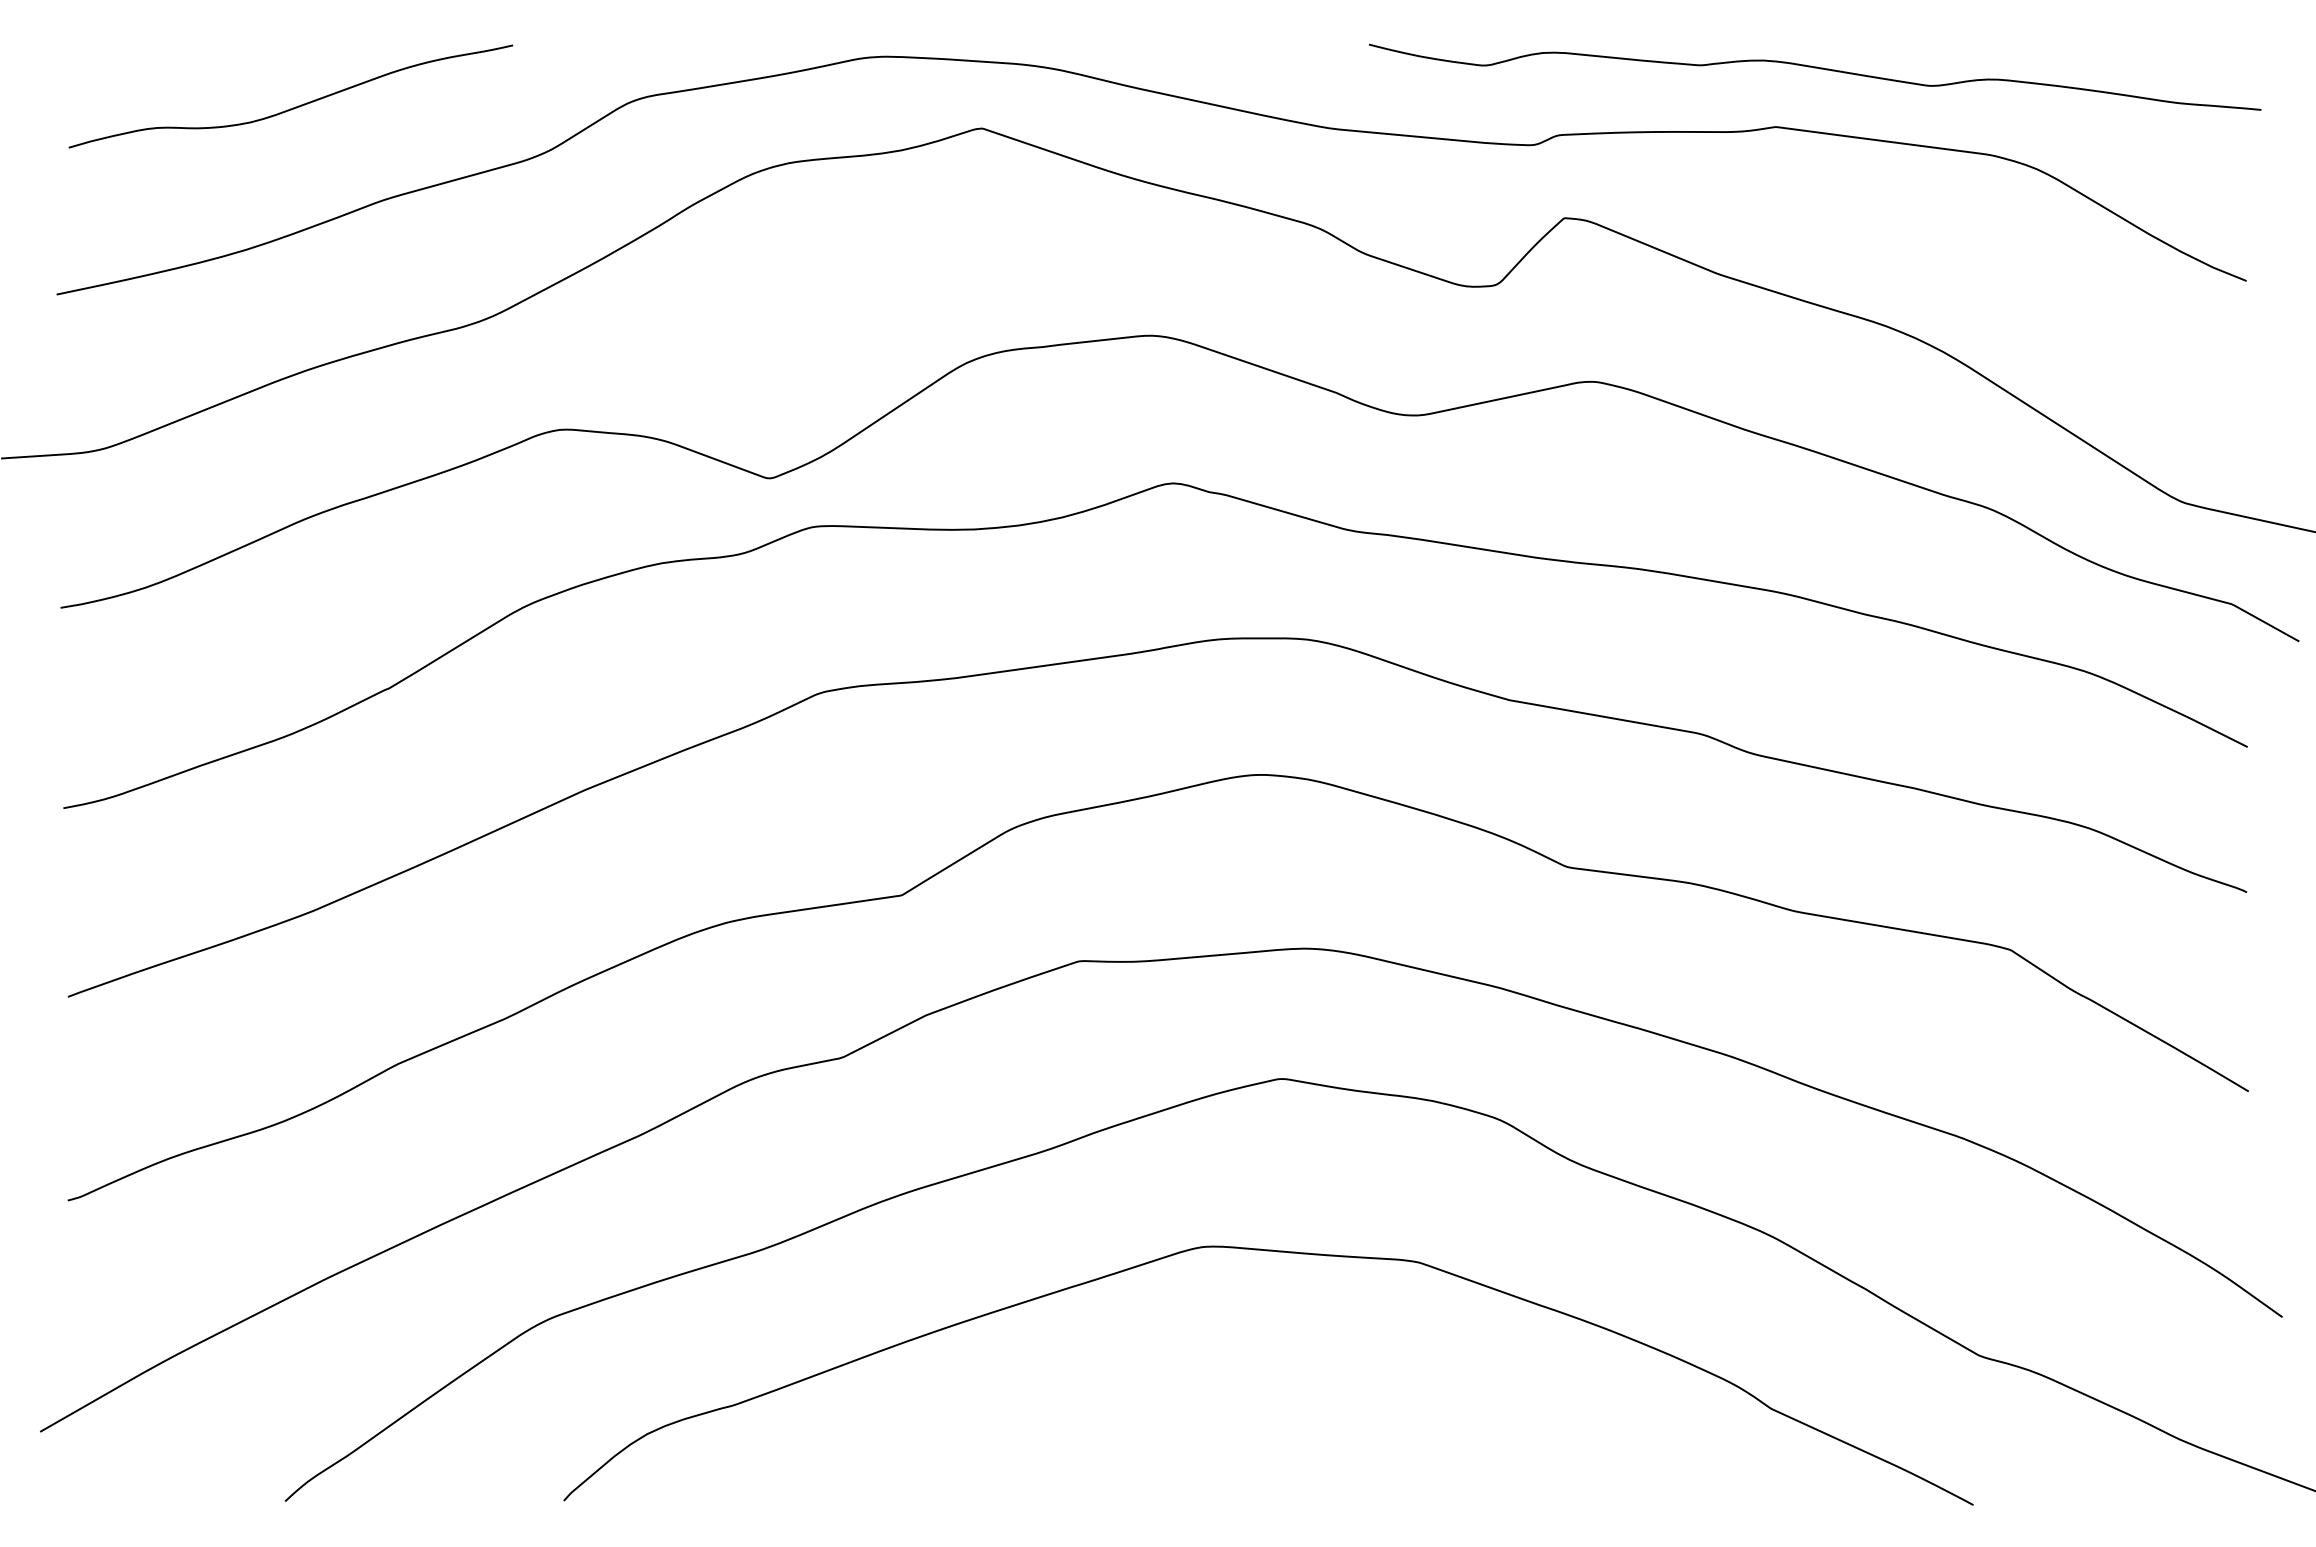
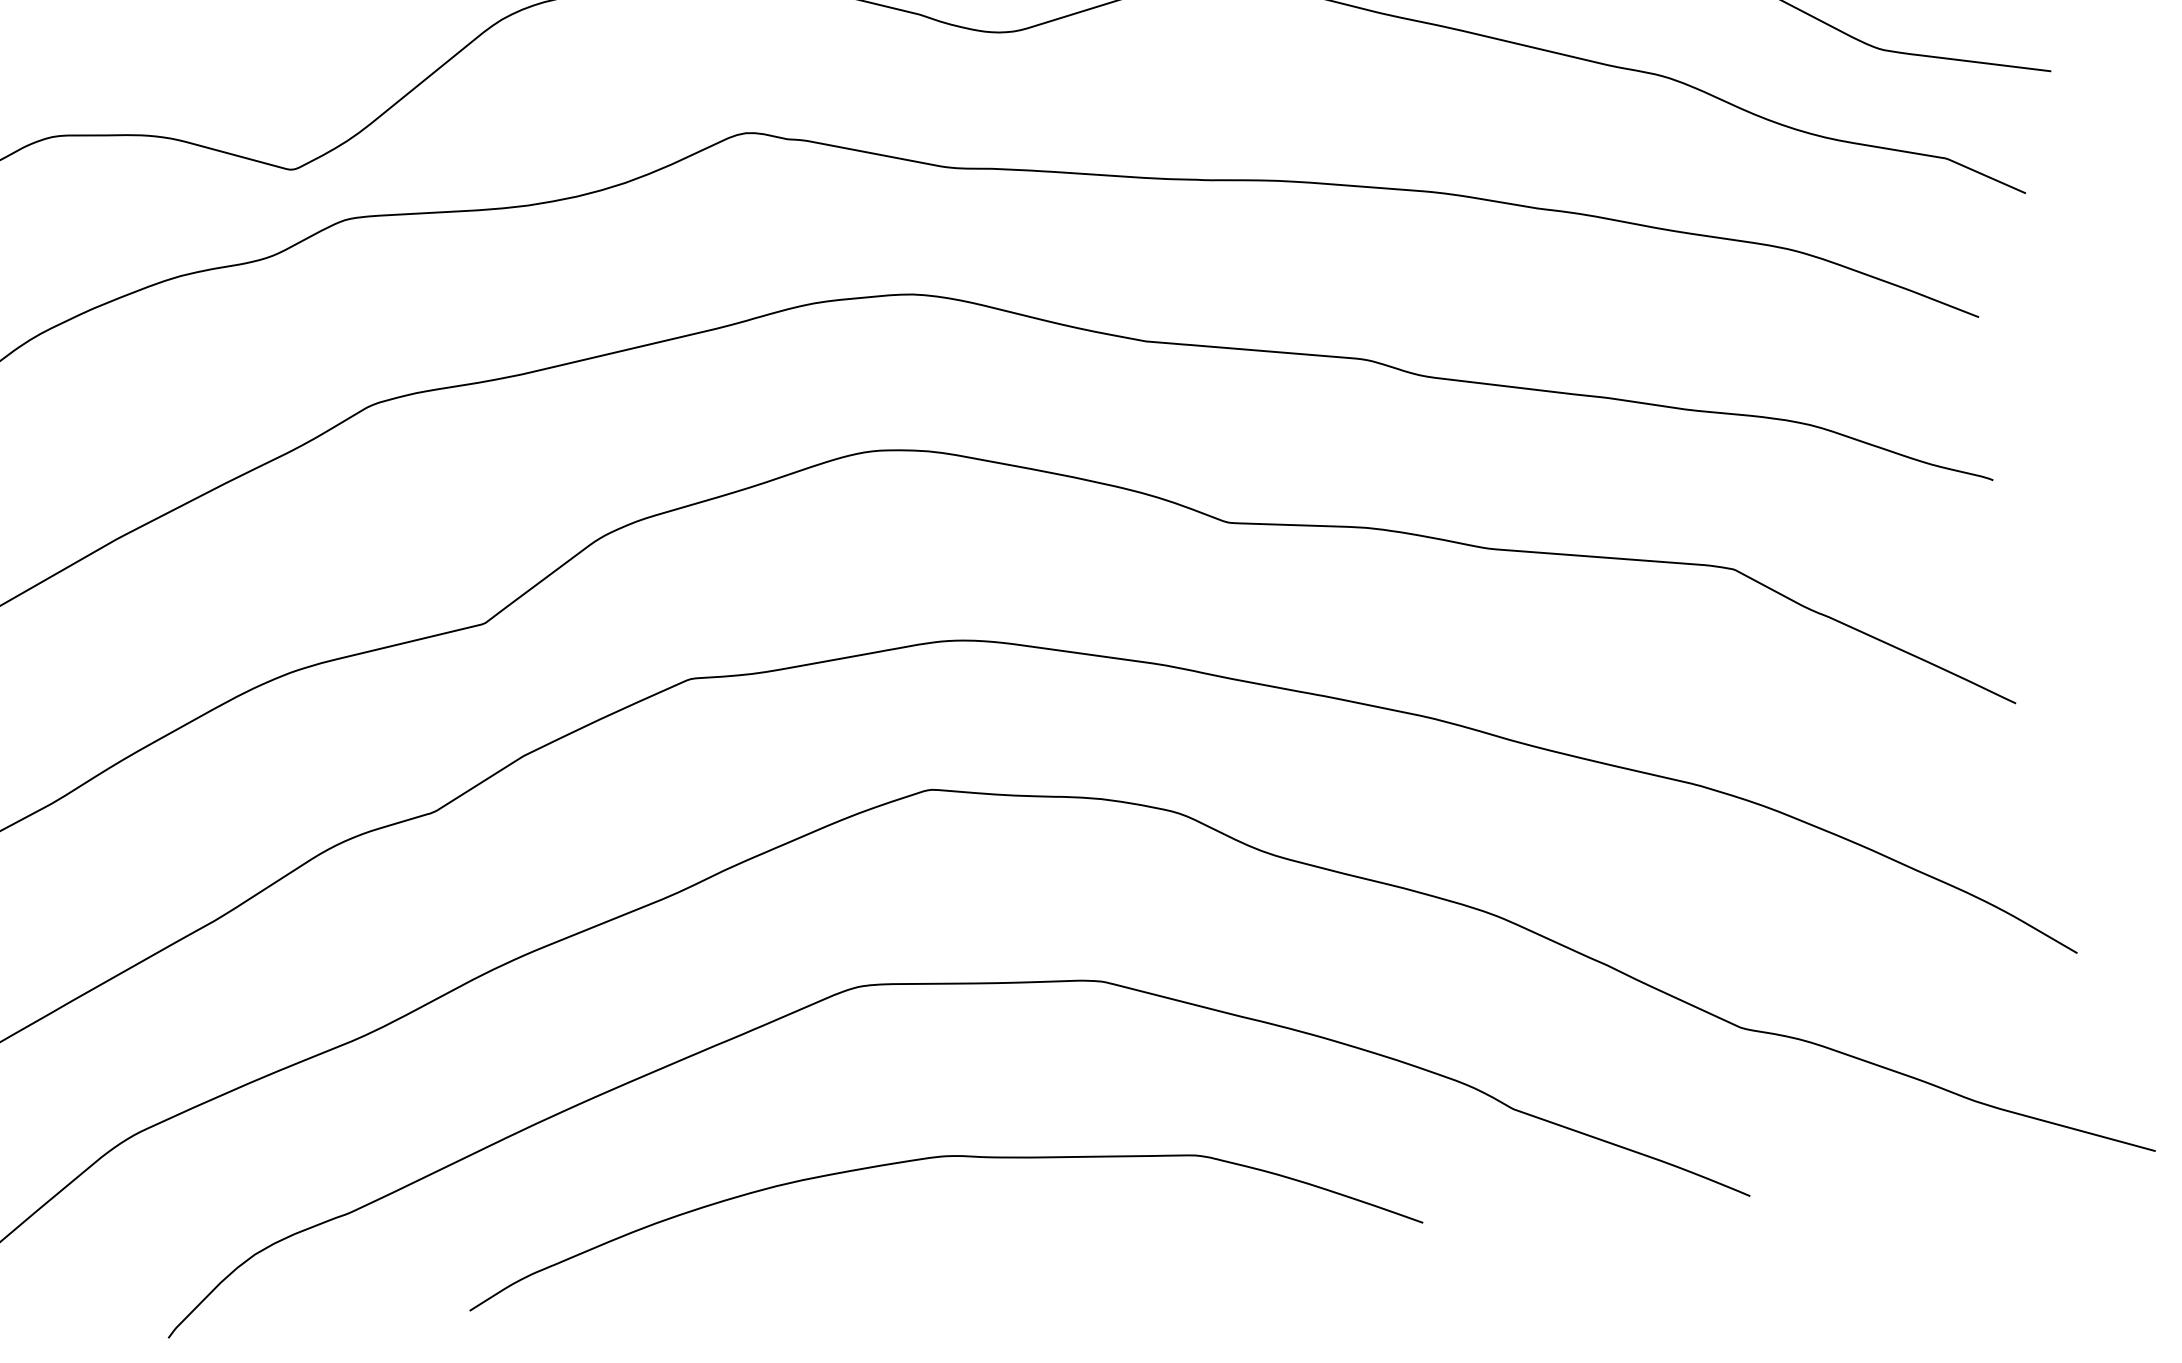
curve: (1248, 1405) -> (926, 1159), added

